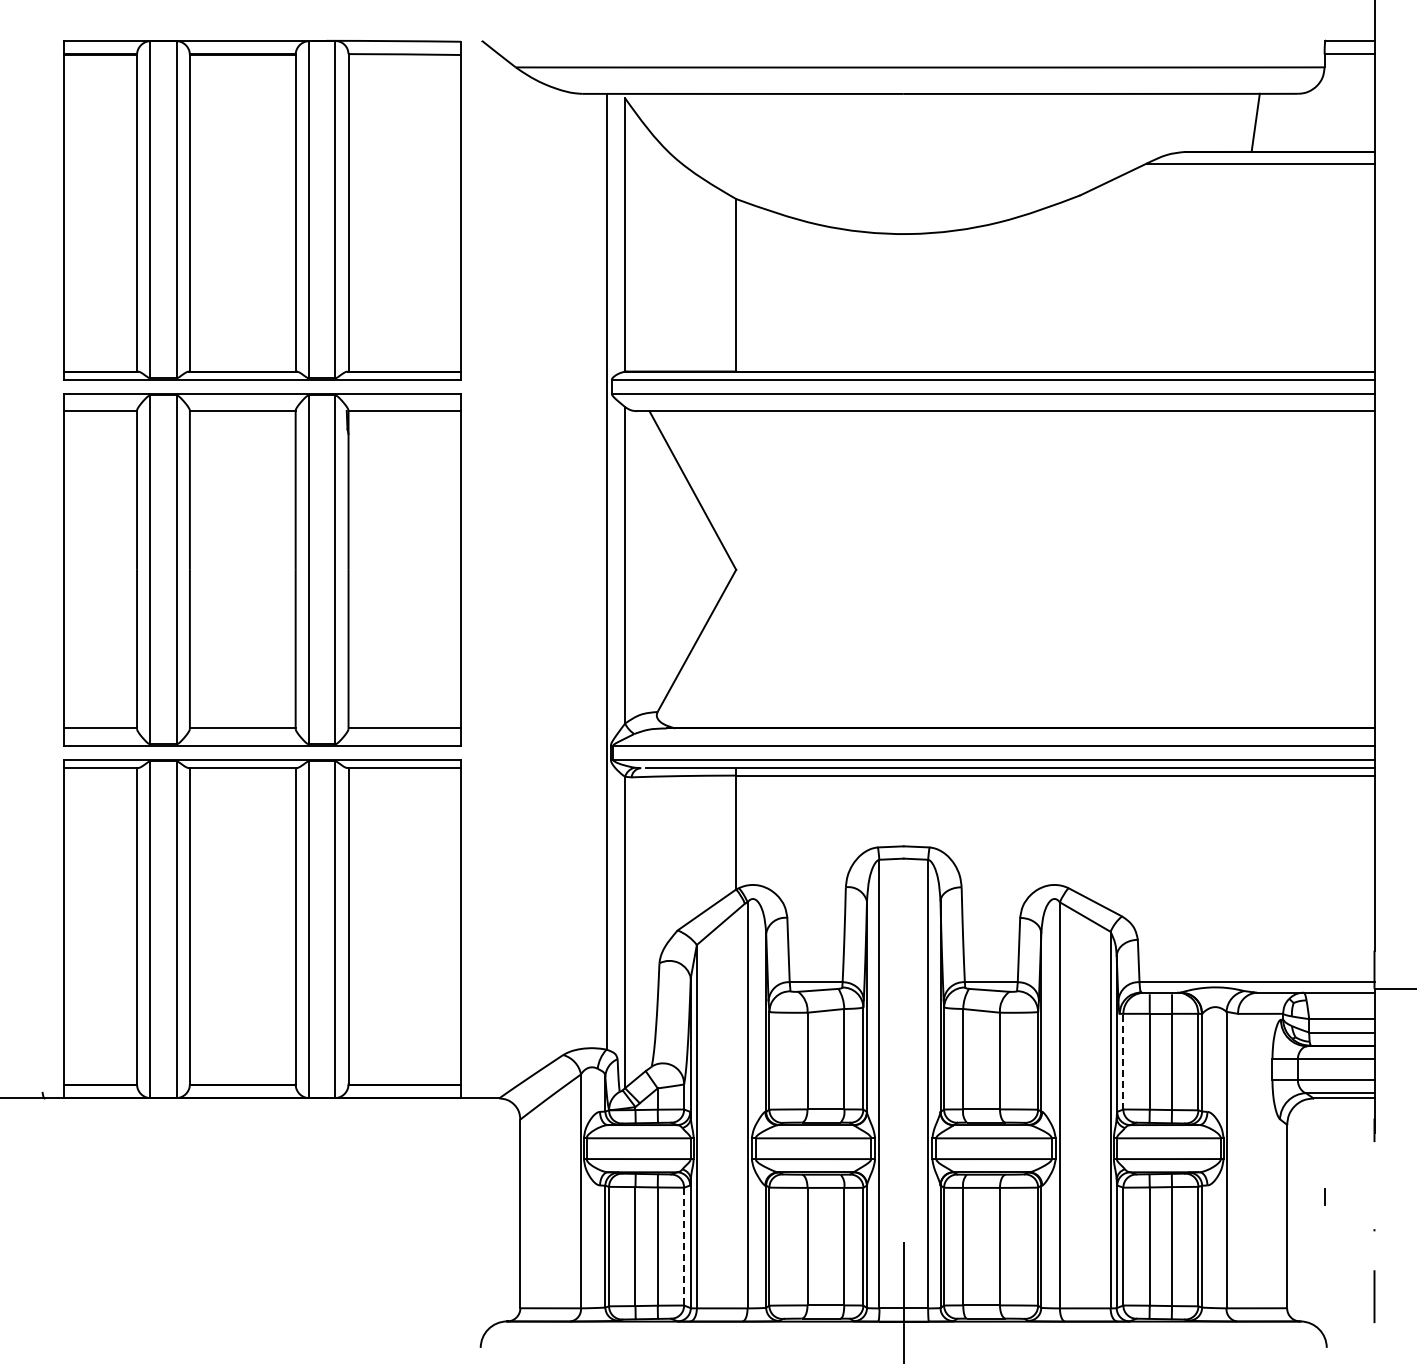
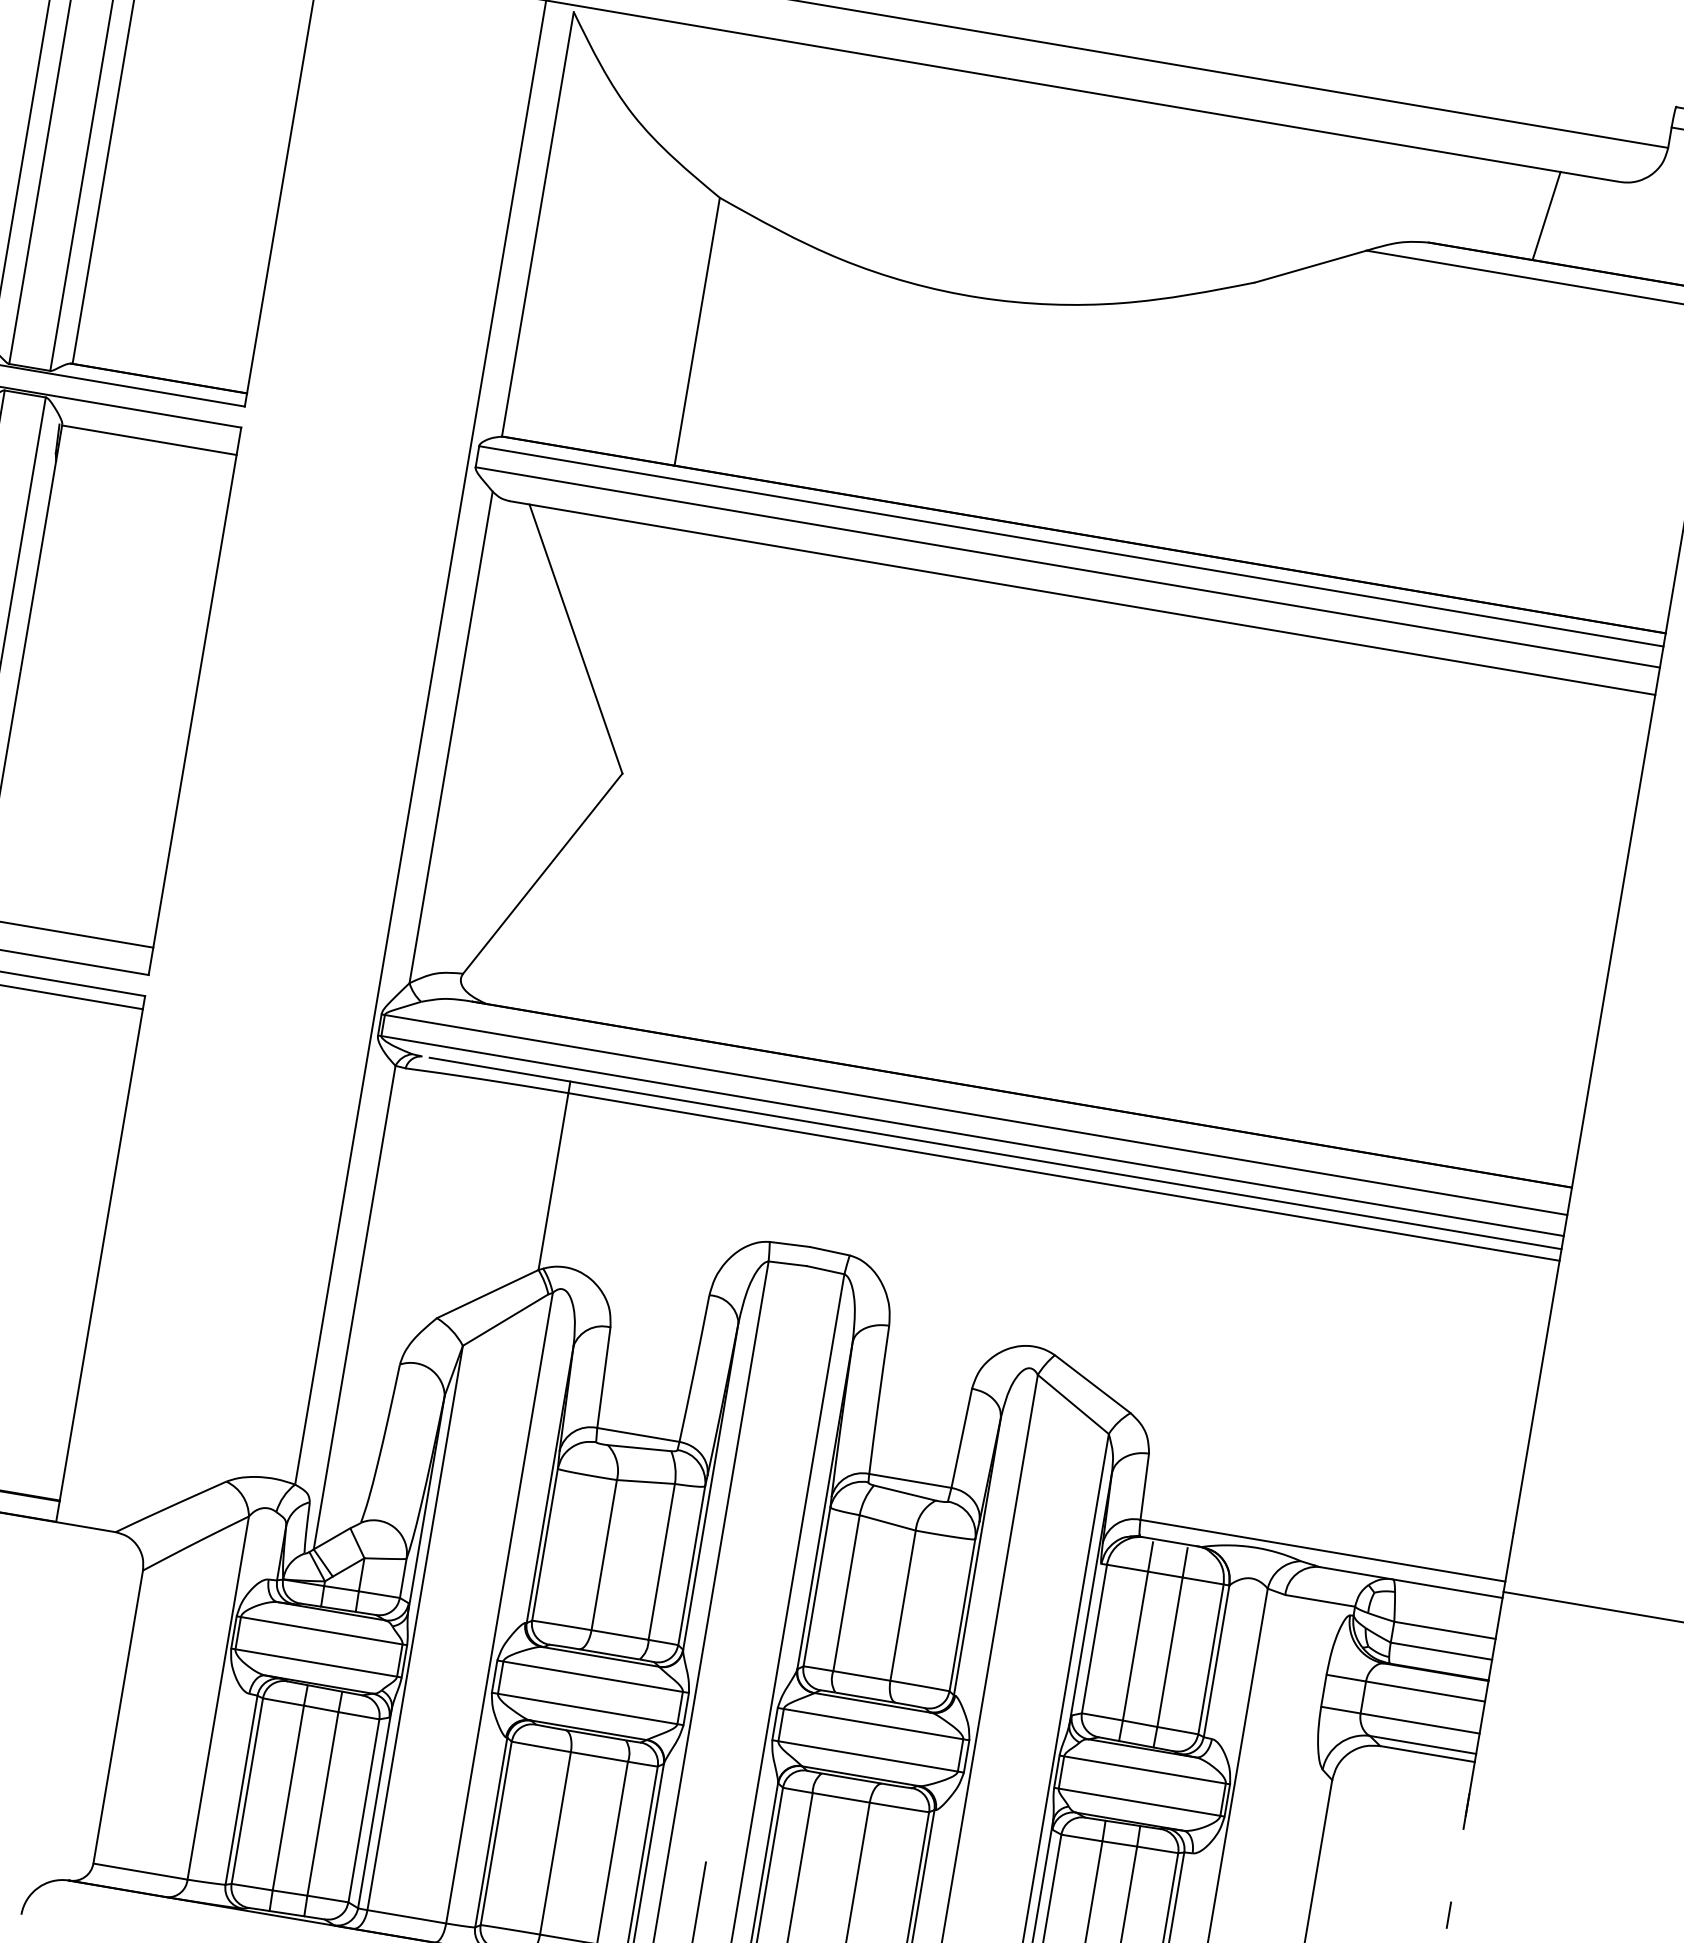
line: (1123, 1061) -> (1094, 1638), dashed -> solid
line: (1324, 1196) -> (1449, 1914), moved
line: (684, 1246) -> (364, 1810), dashed -> solid

